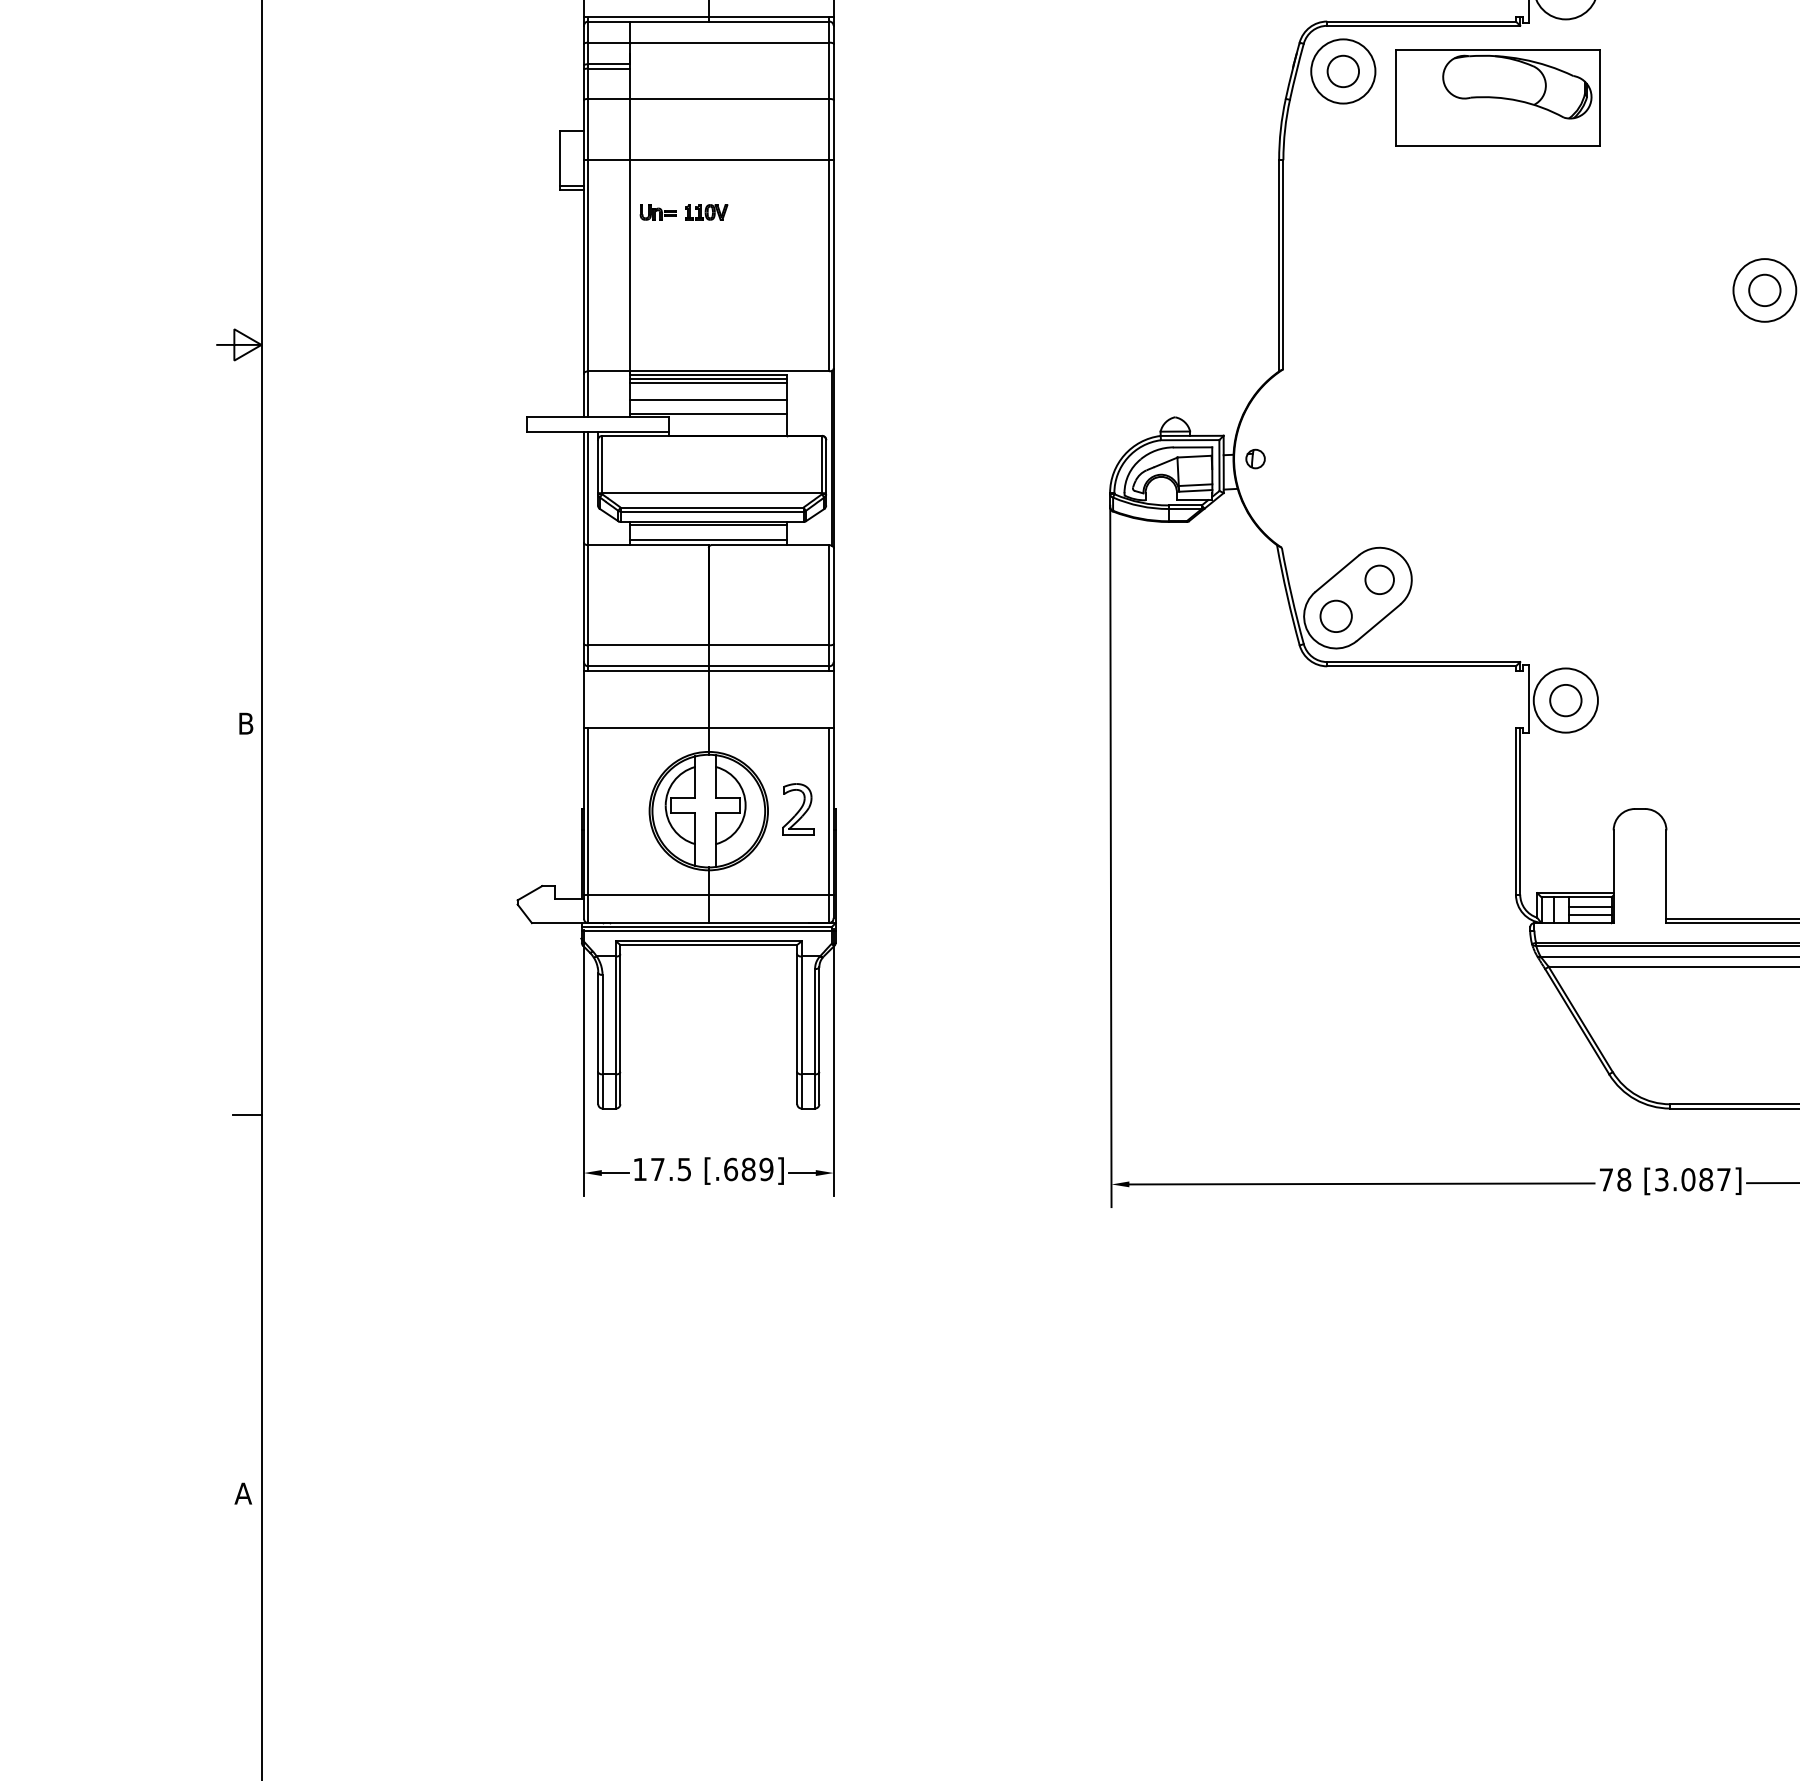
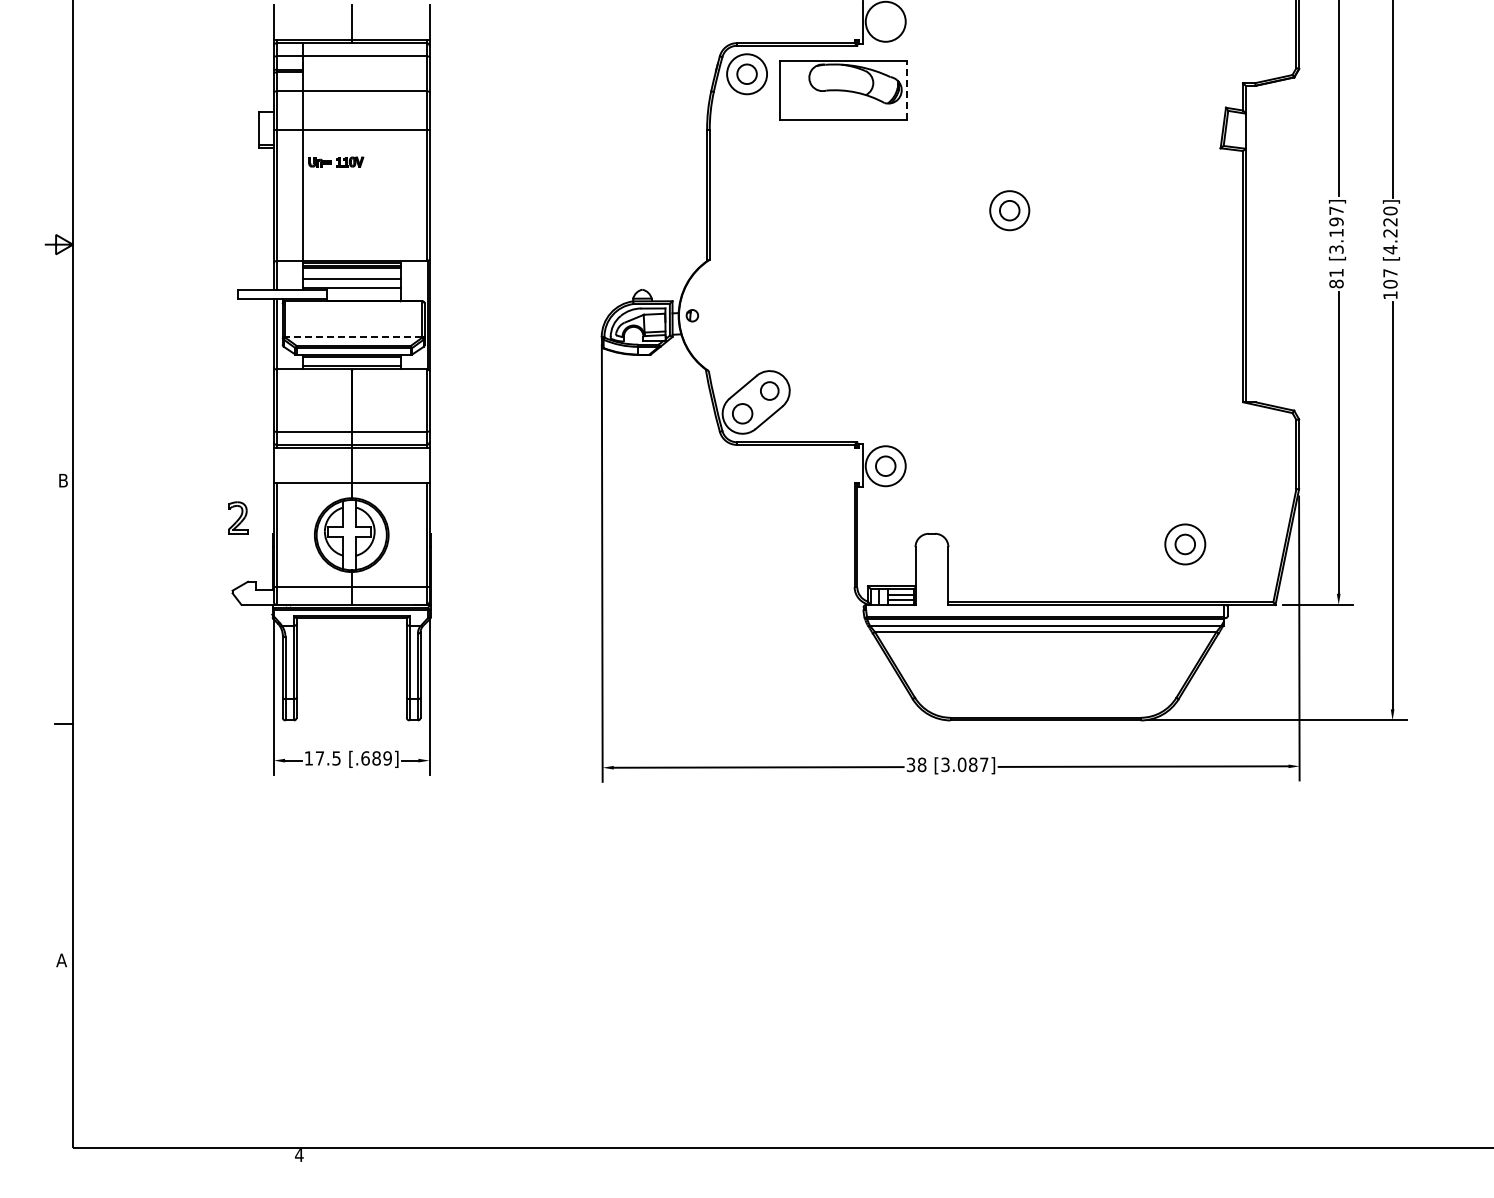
line: (1600, 97) -> (907, 90), solid -> dashed
line: (711, 493) -> (353, 337), solid -> dashed
part: (798, 808) -> (238, 517), moved
text: (1605, 1179) -> (910, 764), 78 -> 38

